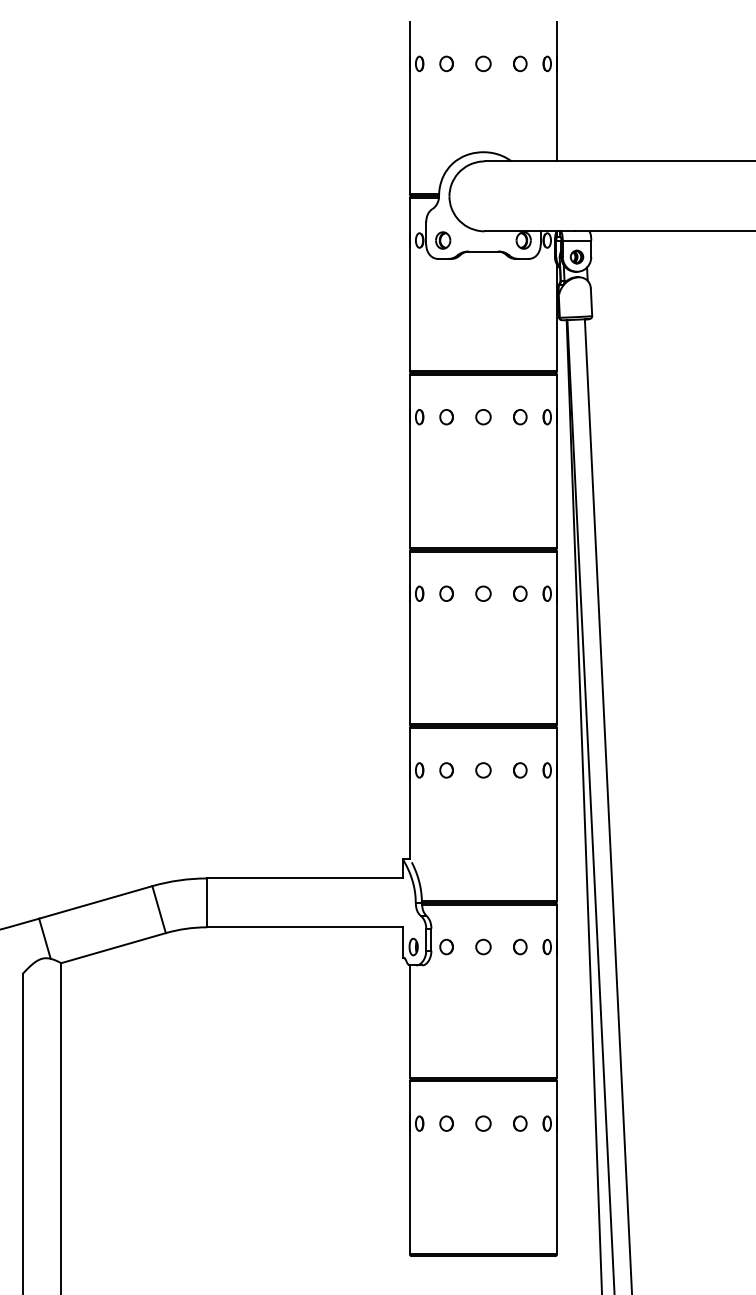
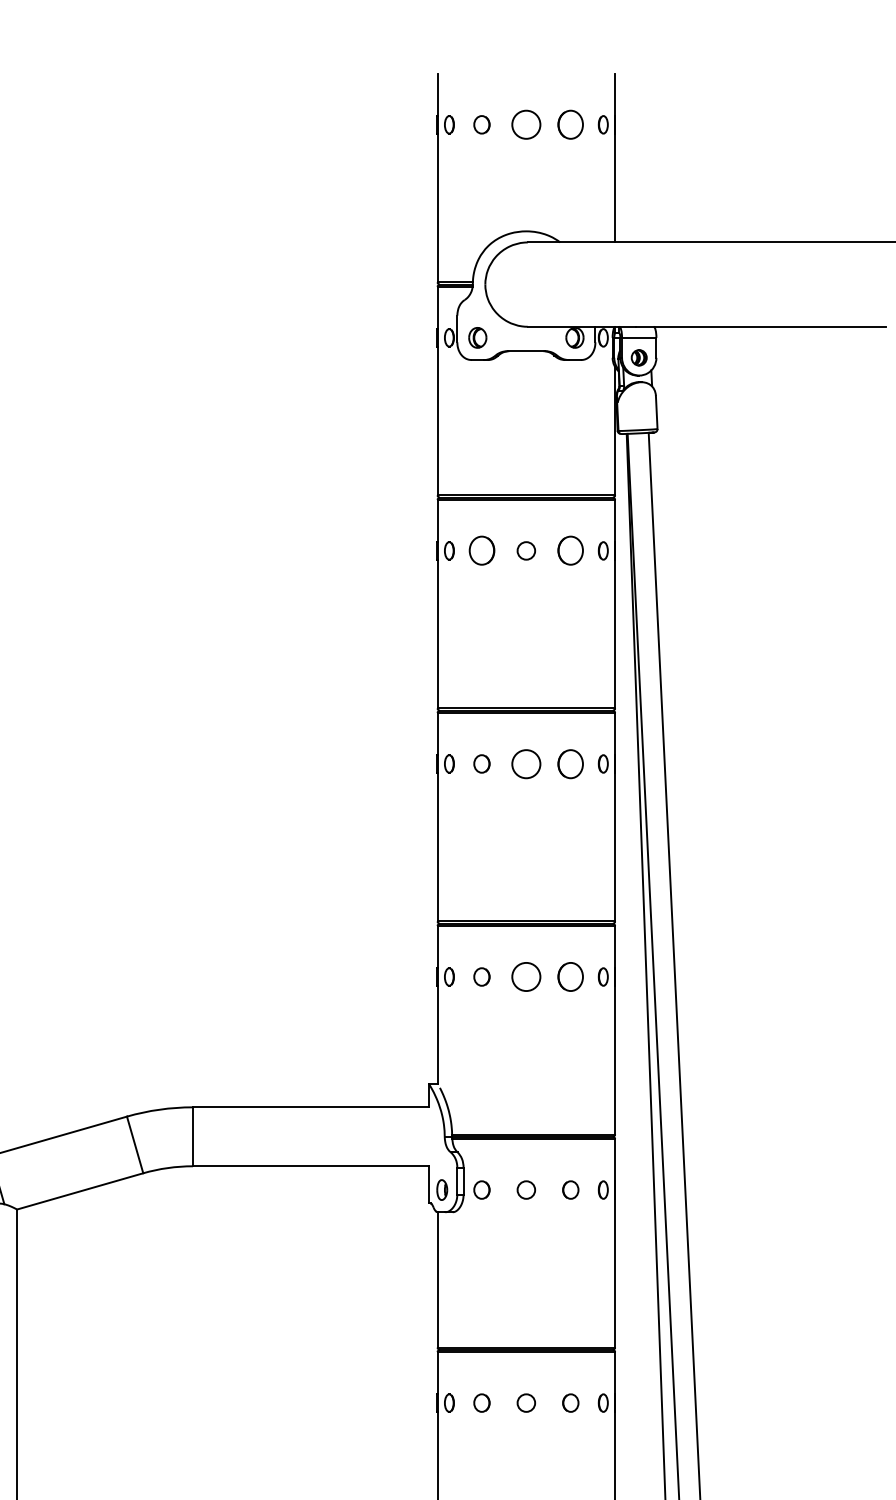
circle: (483, 63) -> (526, 124), size x1.6
part: (520, 63) -> (571, 124), size x1.6
part: (446, 417) -> (481, 551), size x1.6
part: (520, 417) -> (571, 551), size x1.6
circle: (483, 593) -> (526, 763), size x1.6
part: (520, 593) -> (571, 763), size x1.6
circle: (483, 770) -> (526, 977), size x1.6
part: (520, 770) -> (571, 977), size x1.6

